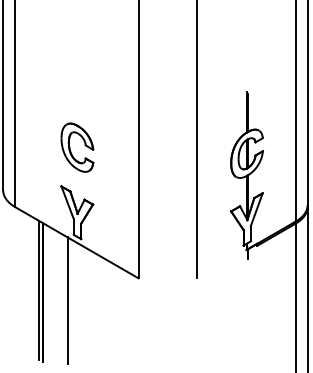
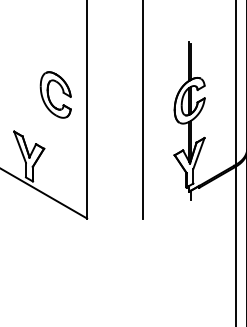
part: (70, 147) -> (49, 94), moved
line: (67, 300) -> (19, 239), removed

